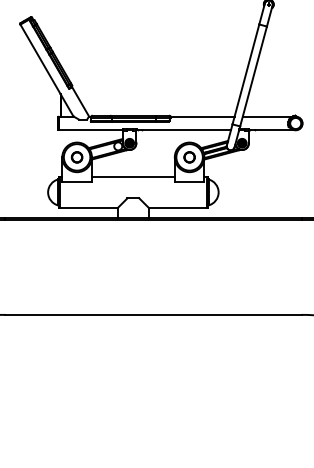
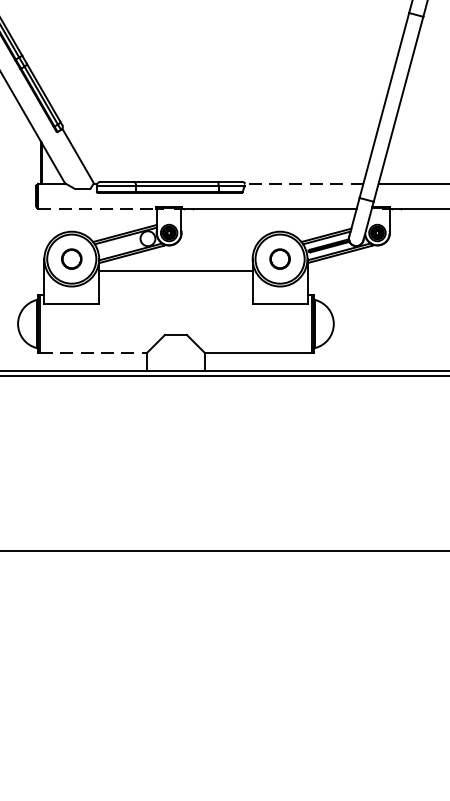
line: (202, 116) -> (303, 183), solid -> dashed
line: (90, 130) -> (96, 209), solid -> dashed
line: (132, 176) -> (174, 270), moved
line: (88, 208) -> (92, 353), solid -> dashed

